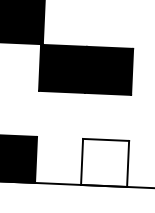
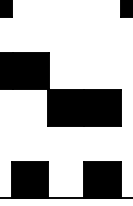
fill: (105, 163) -> (102, 180), added

